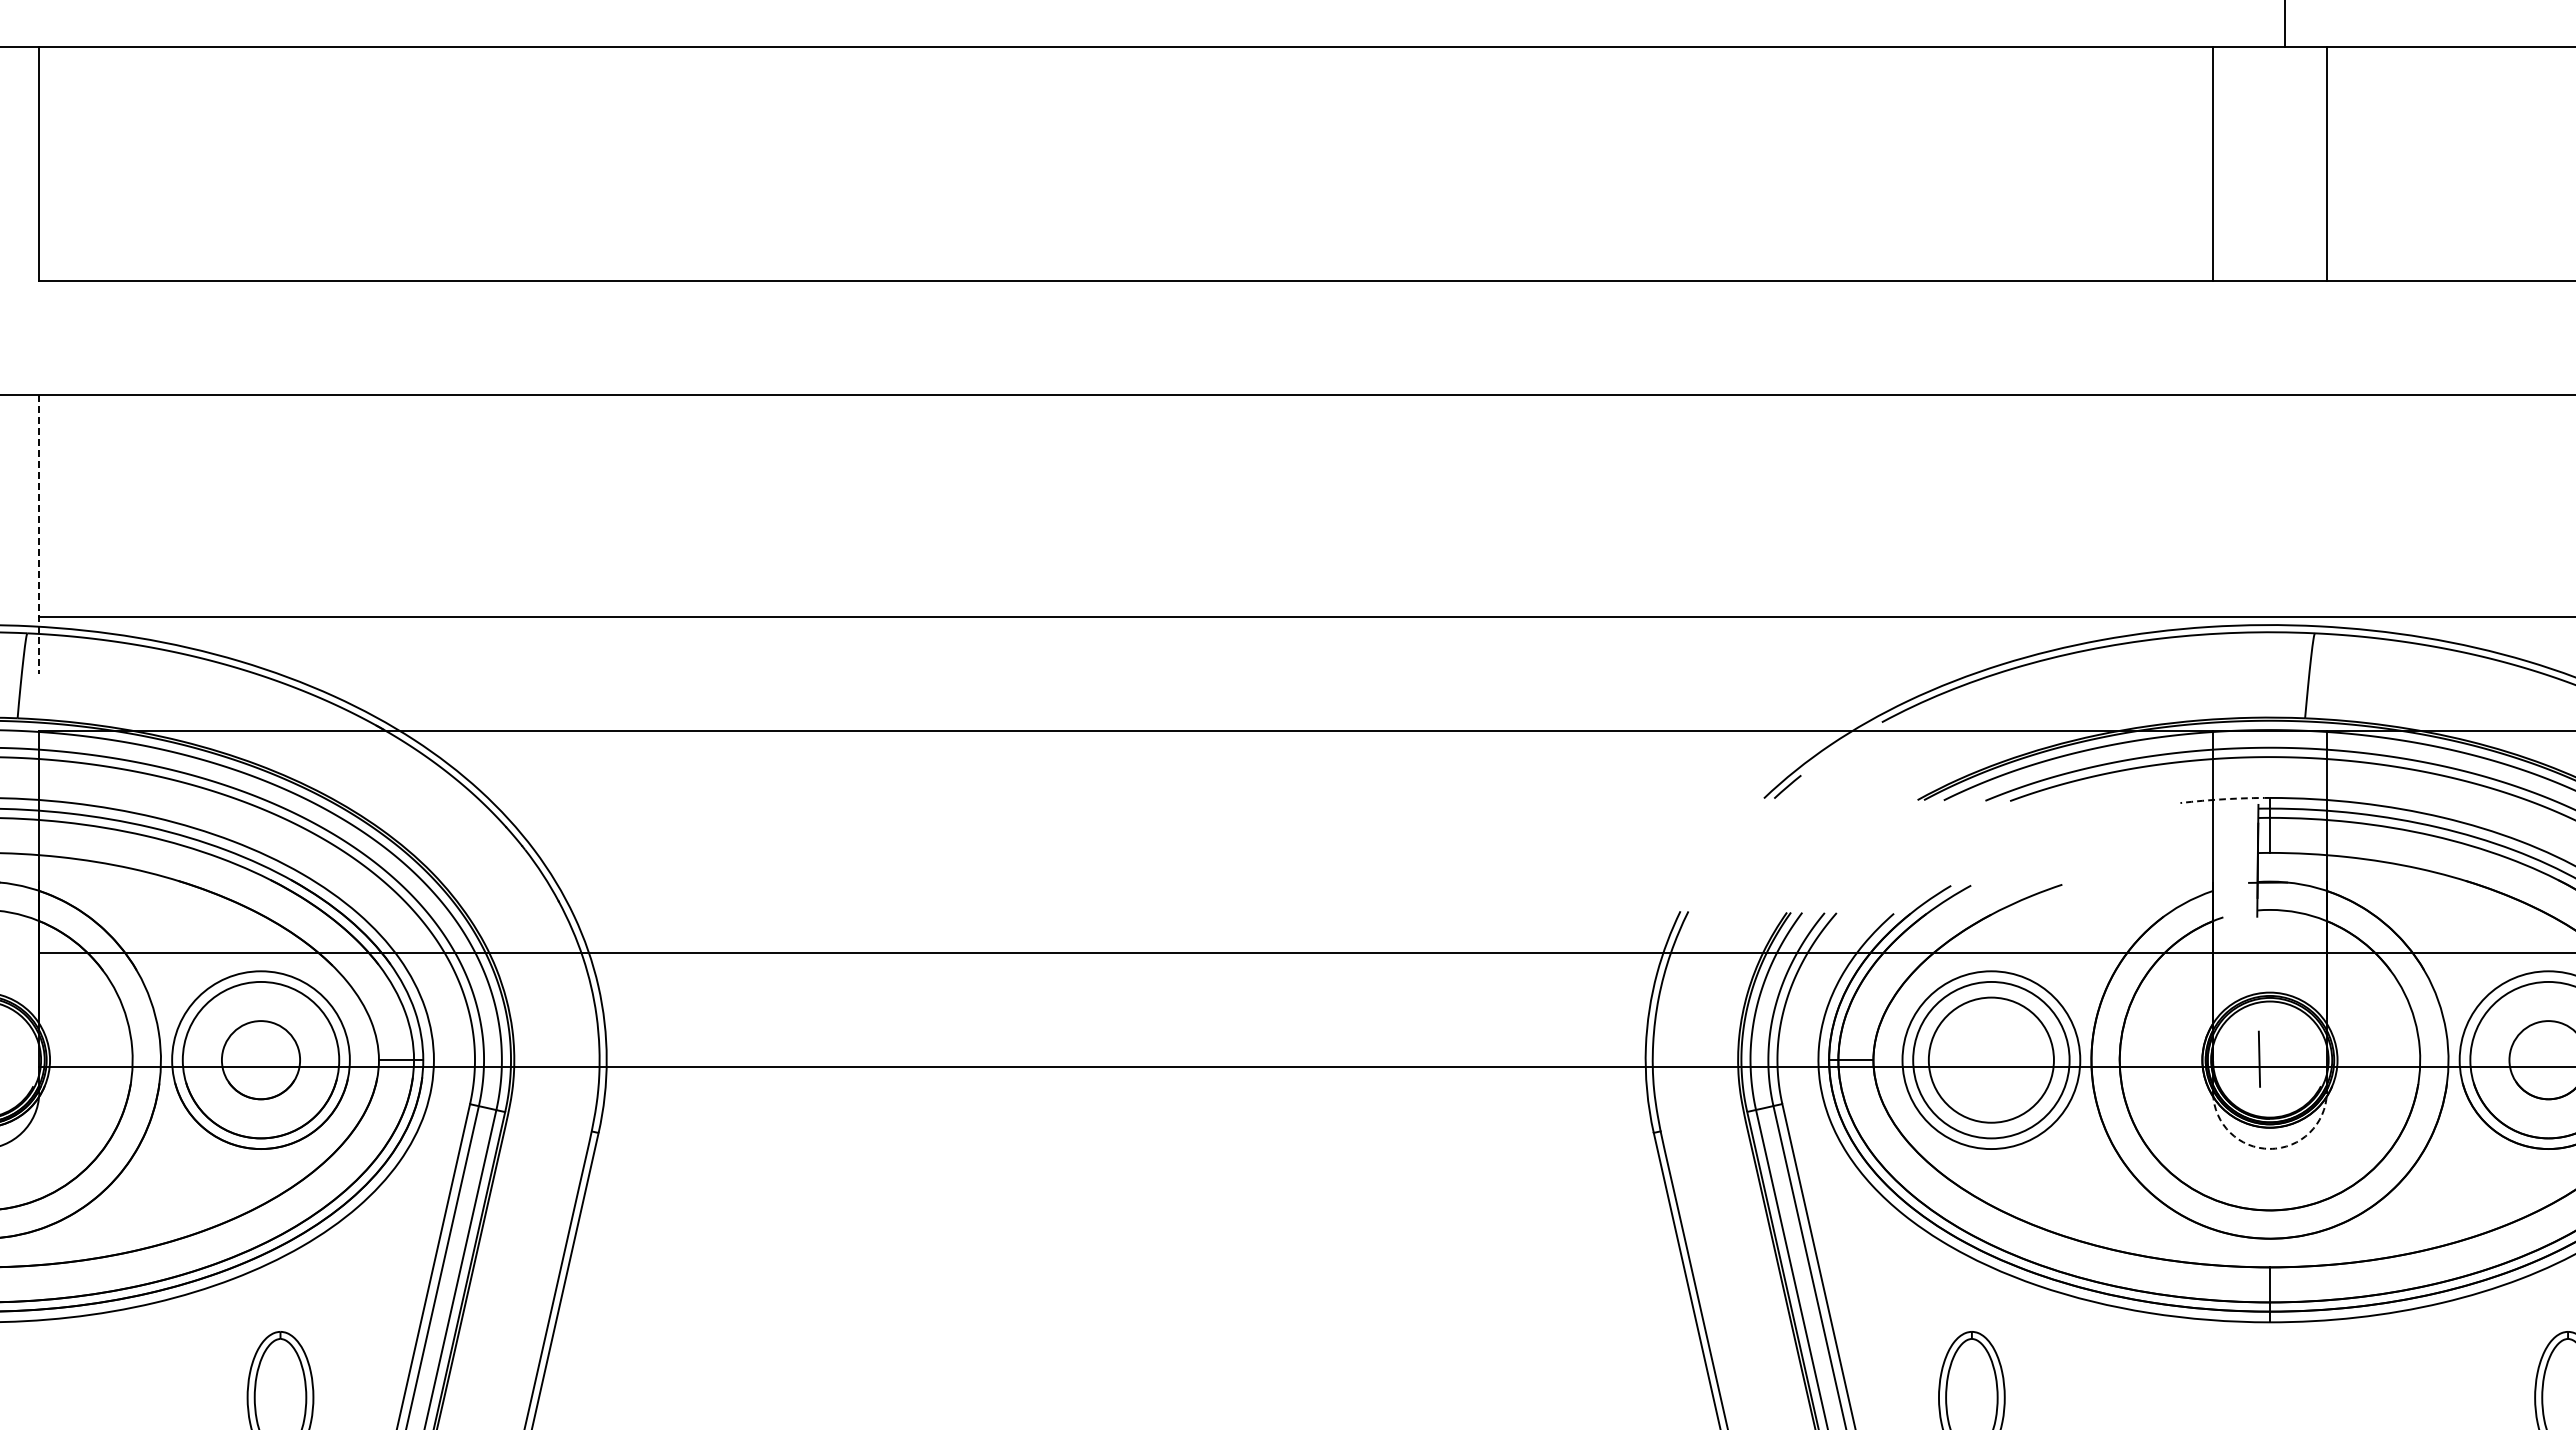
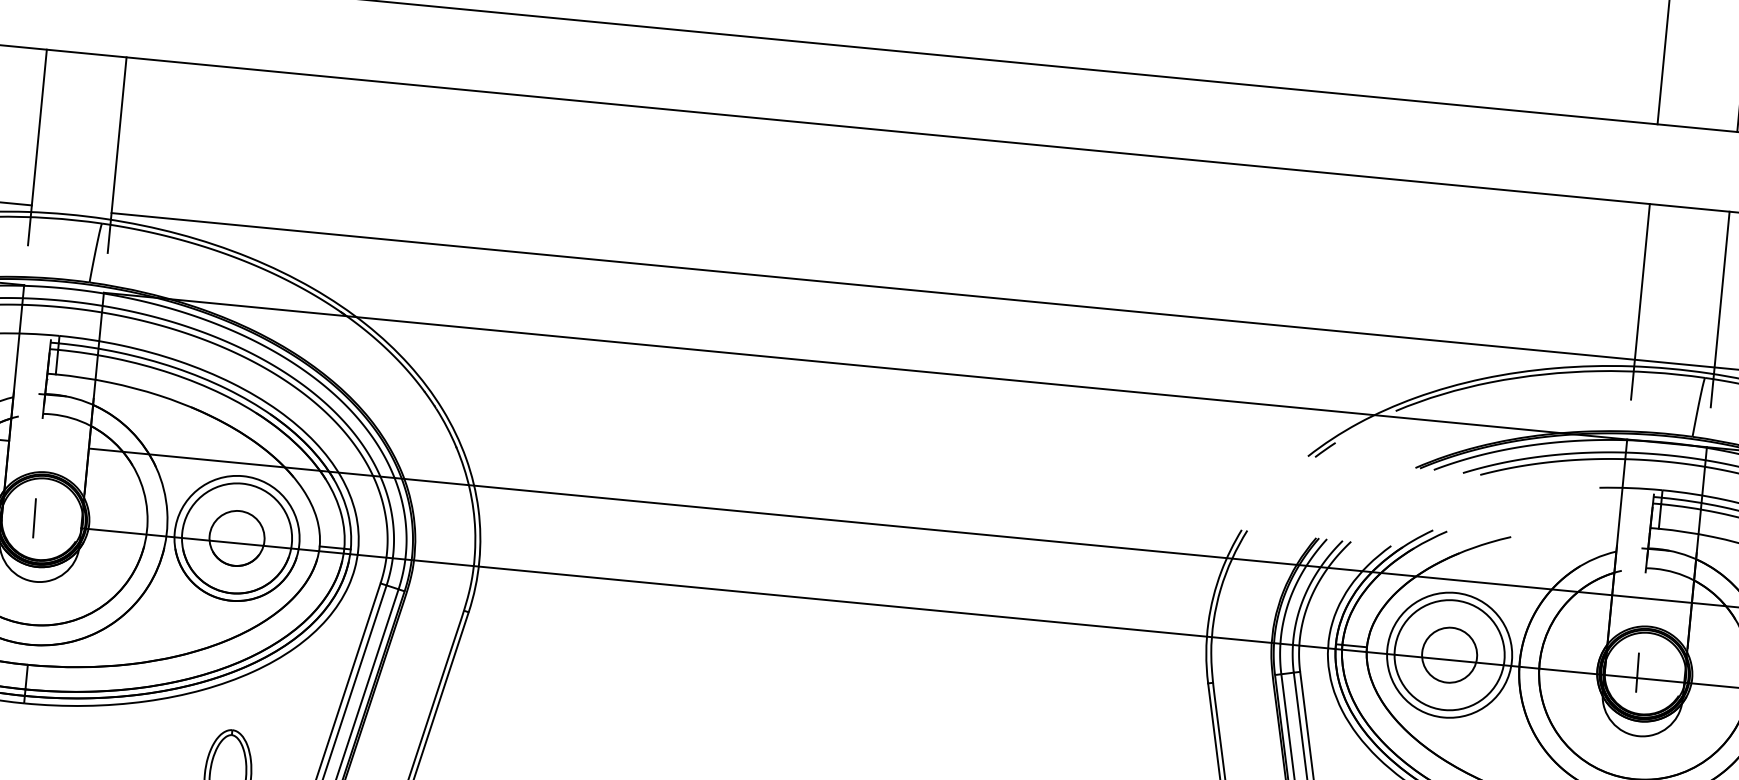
line: (39, 534) -> (117, 155), dashed -> solid
line: (2213, 534) -> (1640, 301), added
line: (2326, 534) -> (1719, 309), added
arc: (2225, 799) -> (1631, 488), dashed -> solid
circle: (1991, 1060) -> (1449, 655), size x0.62
arc: (2269, 1148) -> (1638, 735), dashed -> solid

